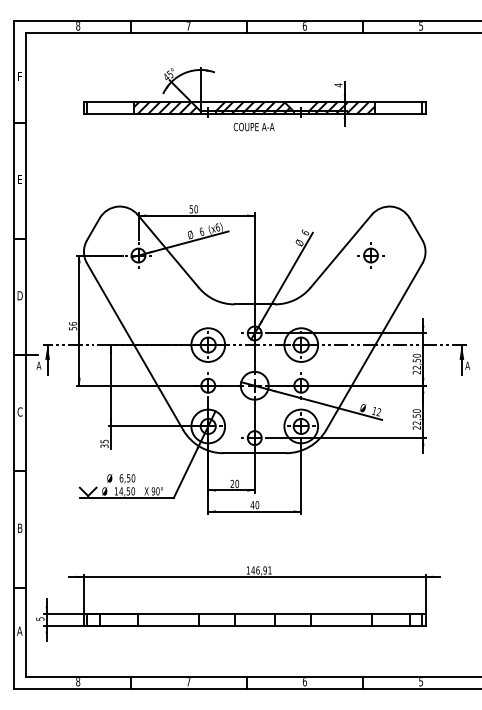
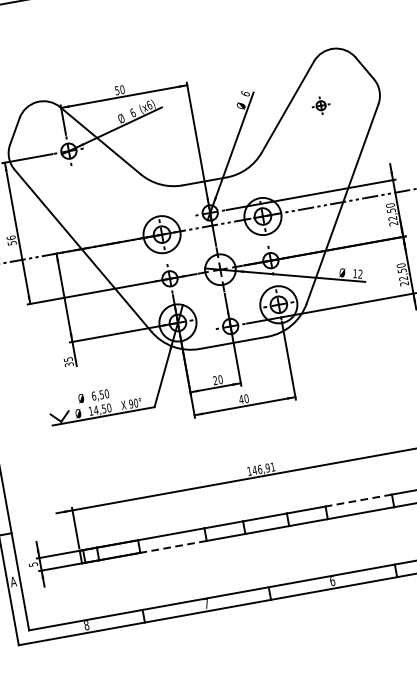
part: (370, 255) -> (320, 105), size x0.6
line: (341, 614) -> (359, 500), solid -> dashed
line: (168, 625) -> (173, 546), solid -> dashed

